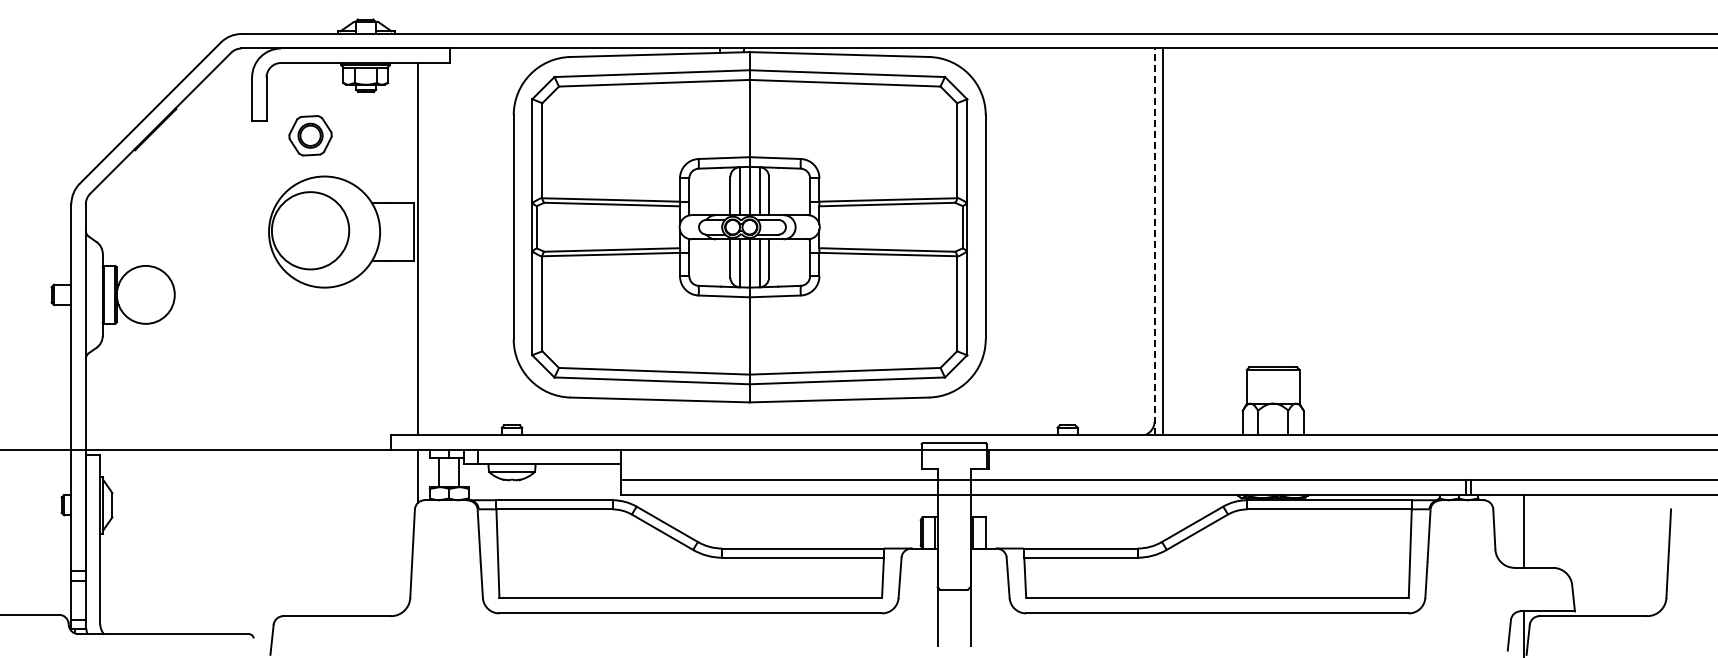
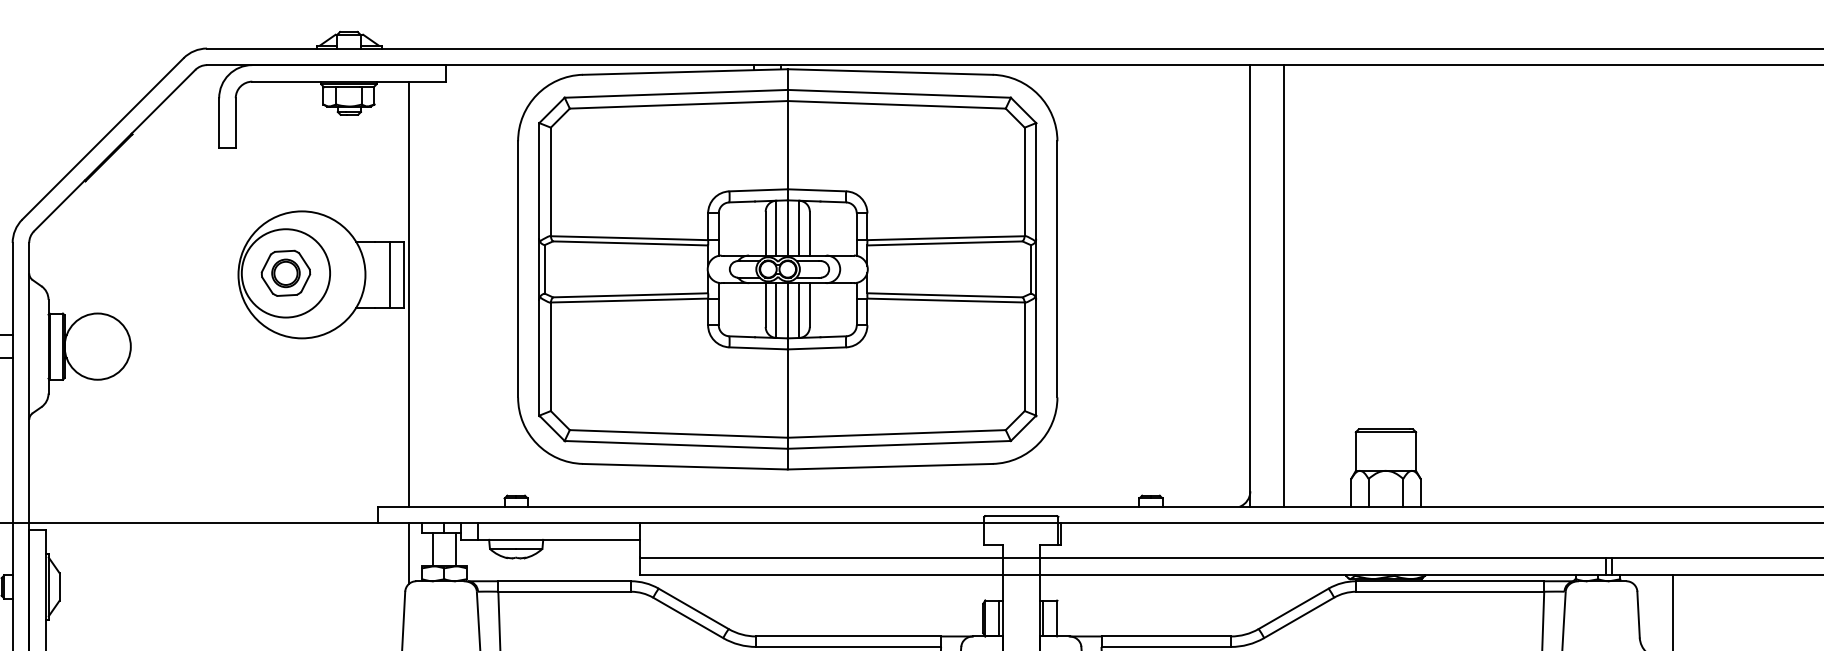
part: (310, 135) -> (285, 273), moved
line: (401, 232) -> (389, 275), added
line: (1154, 241) -> (1250, 285), dashed -> solid
line: (1162, 241) -> (1283, 285), moved

